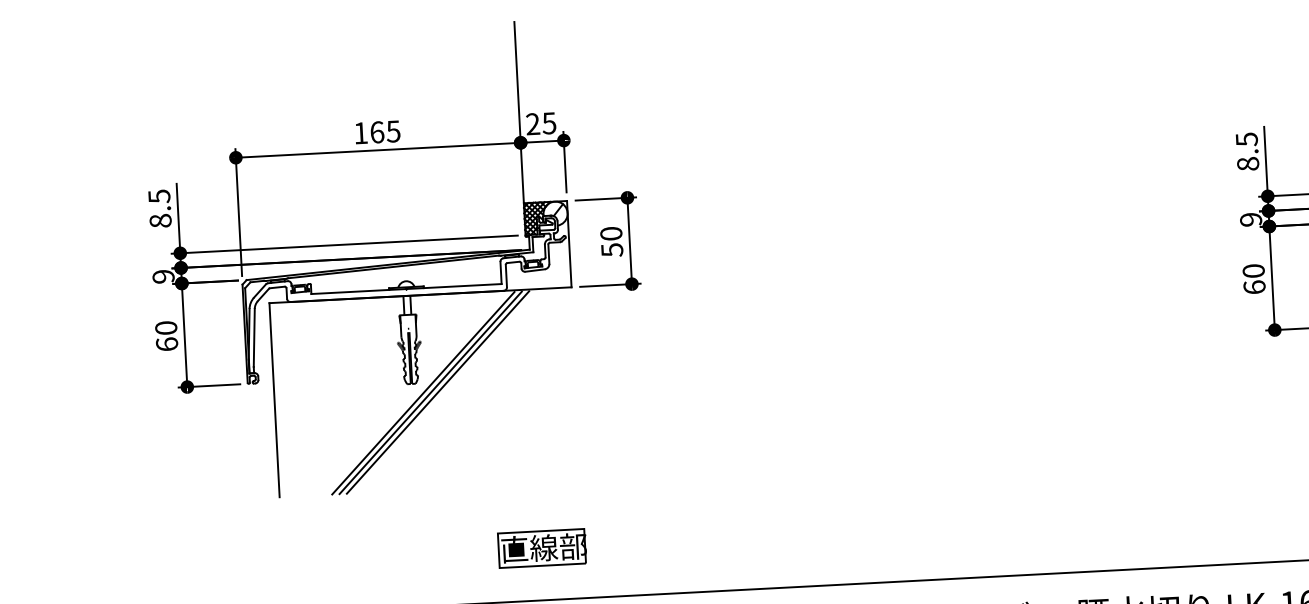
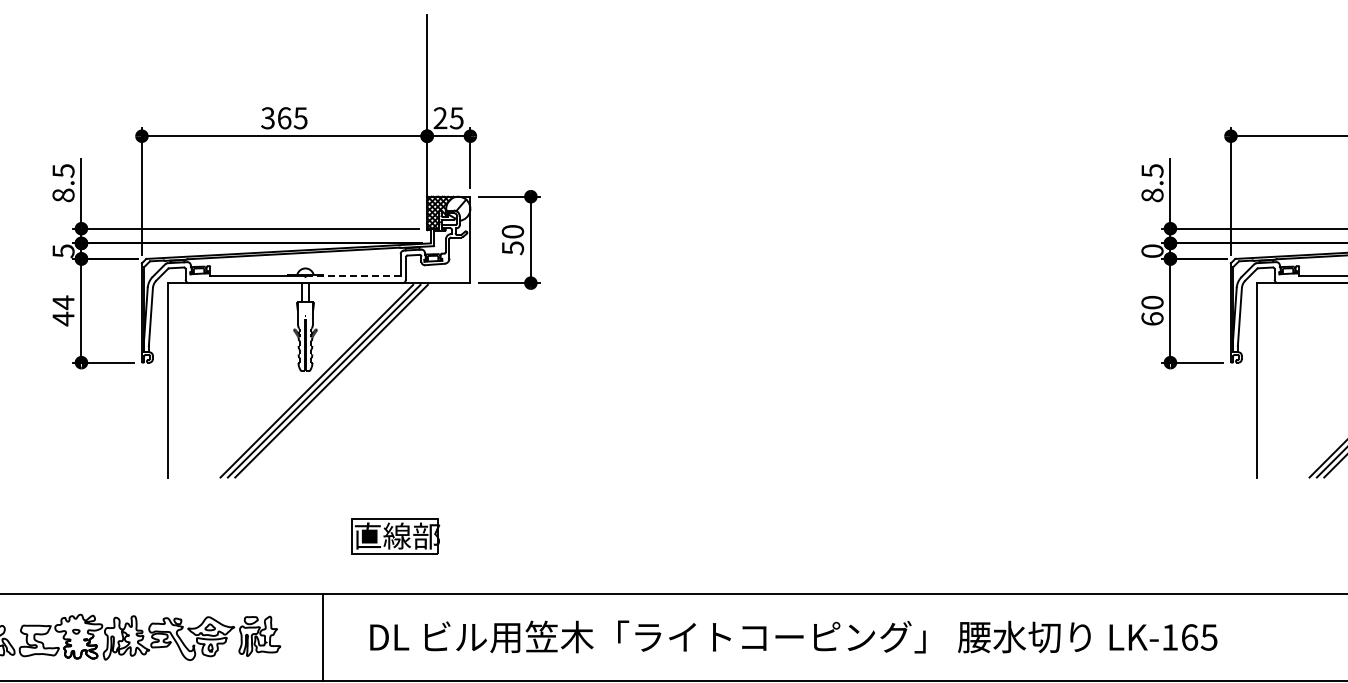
text: (360, 133) -> (267, 118), 165 -> 365
text: (1251, 219) -> (1152, 250), 9 -> 0
text: (163, 276) -> (63, 251), 9 -> 5
line: (453, 286) -> (352, 276), solid -> dashed
text: (166, 335) -> (63, 310), 60 -> 44
part: (542, 548) -> (395, 536), moved

